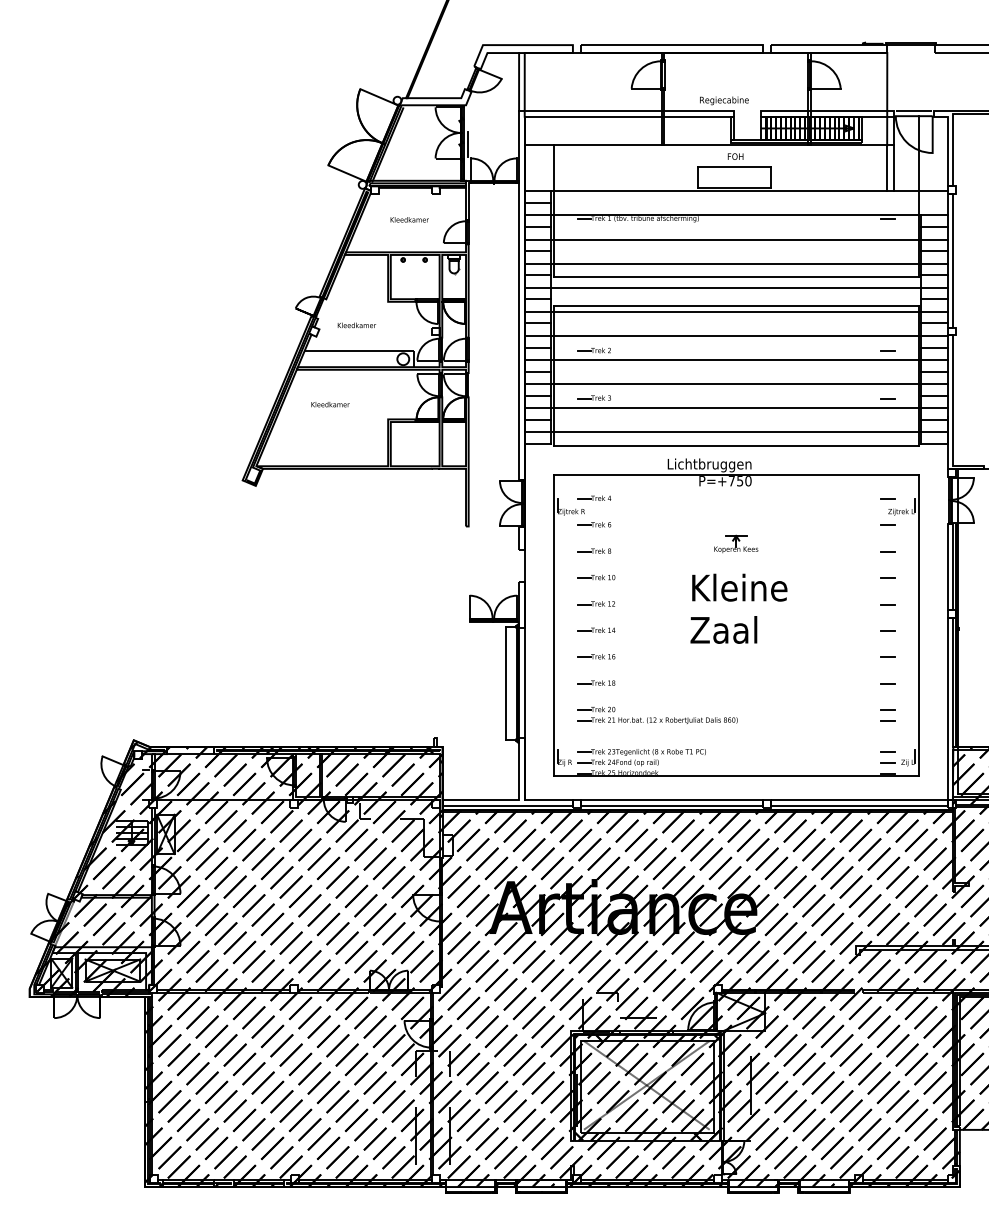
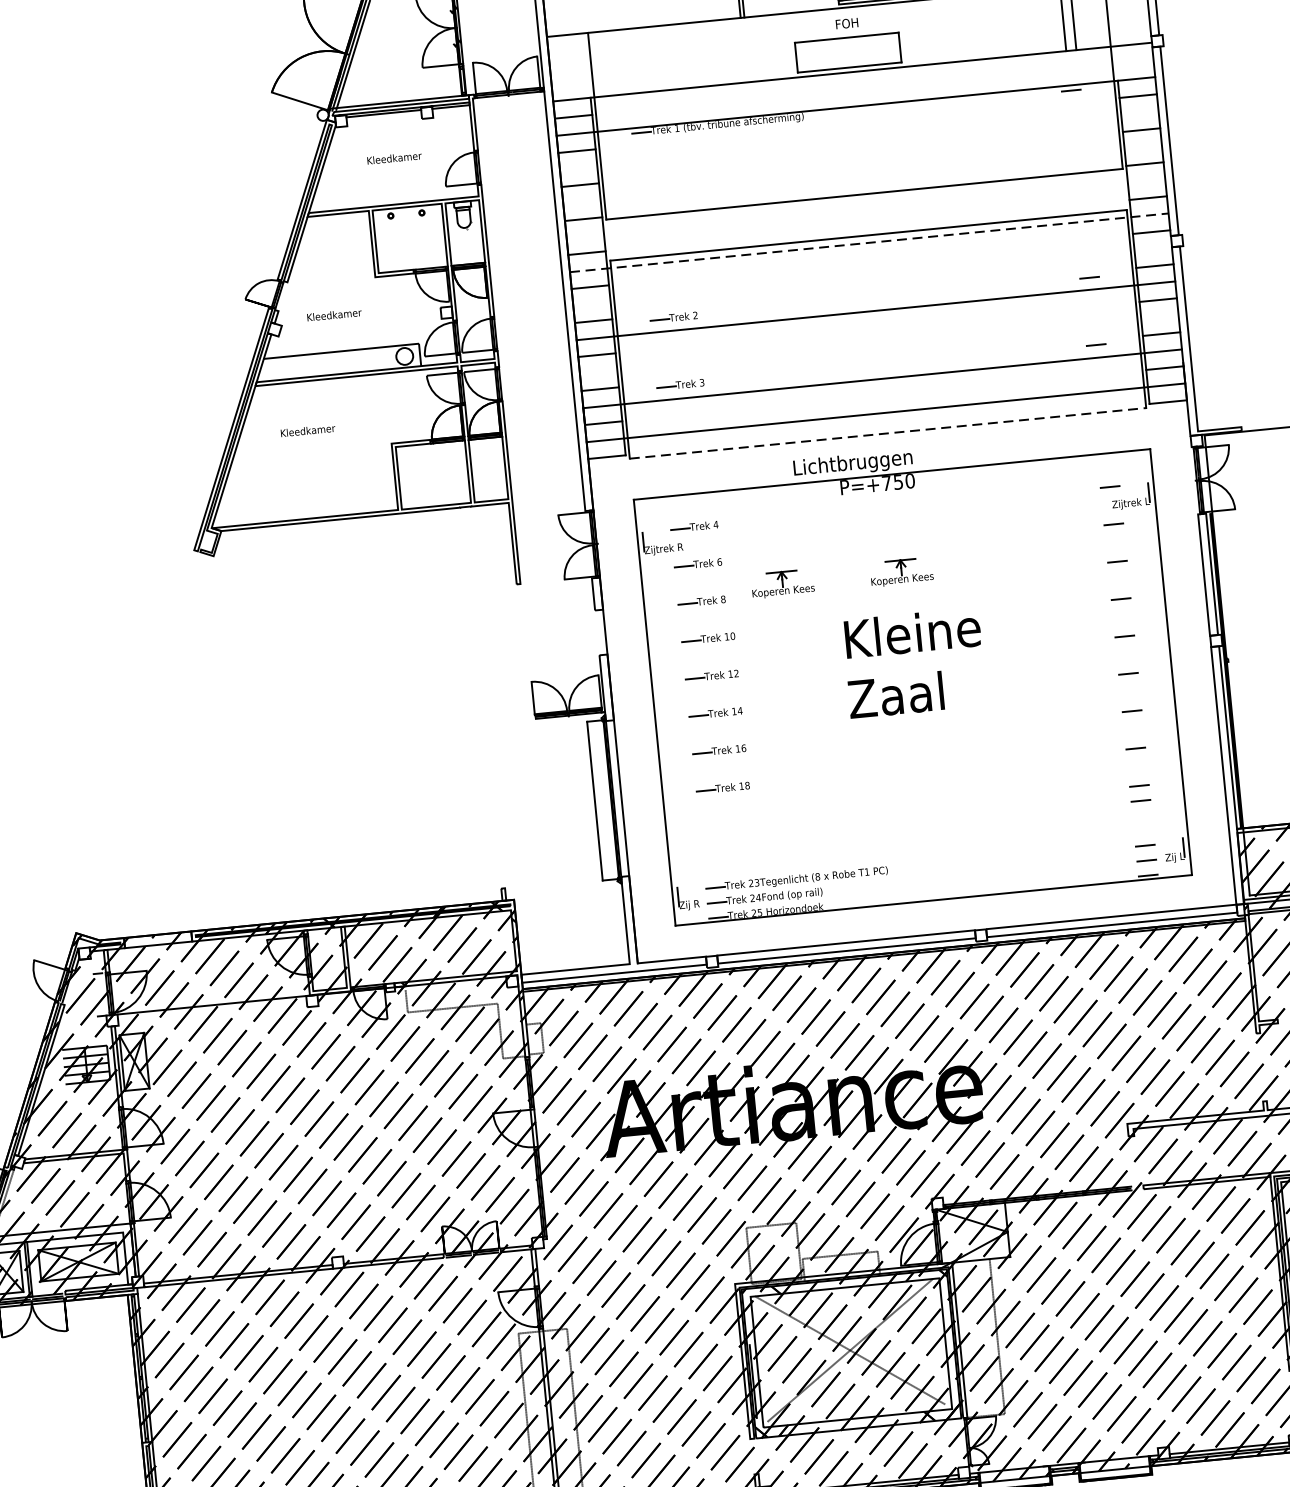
line: (467, 143) -> (465, 42), removed
line: (735, 239) -> (858, 140), removed
line: (735, 263) -> (861, 174), removed
line: (735, 287) -> (864, 208), removed
line: (736, 311) -> (869, 242), solid -> dashed
line: (735, 335) -> (871, 276), removed
line: (735, 383) -> (878, 344), removed
line: (736, 446) -> (888, 433), solid -> dashed
part: (652, 543) -> (783, 582), added
part: (657, 714) -> (813, 823), removed

